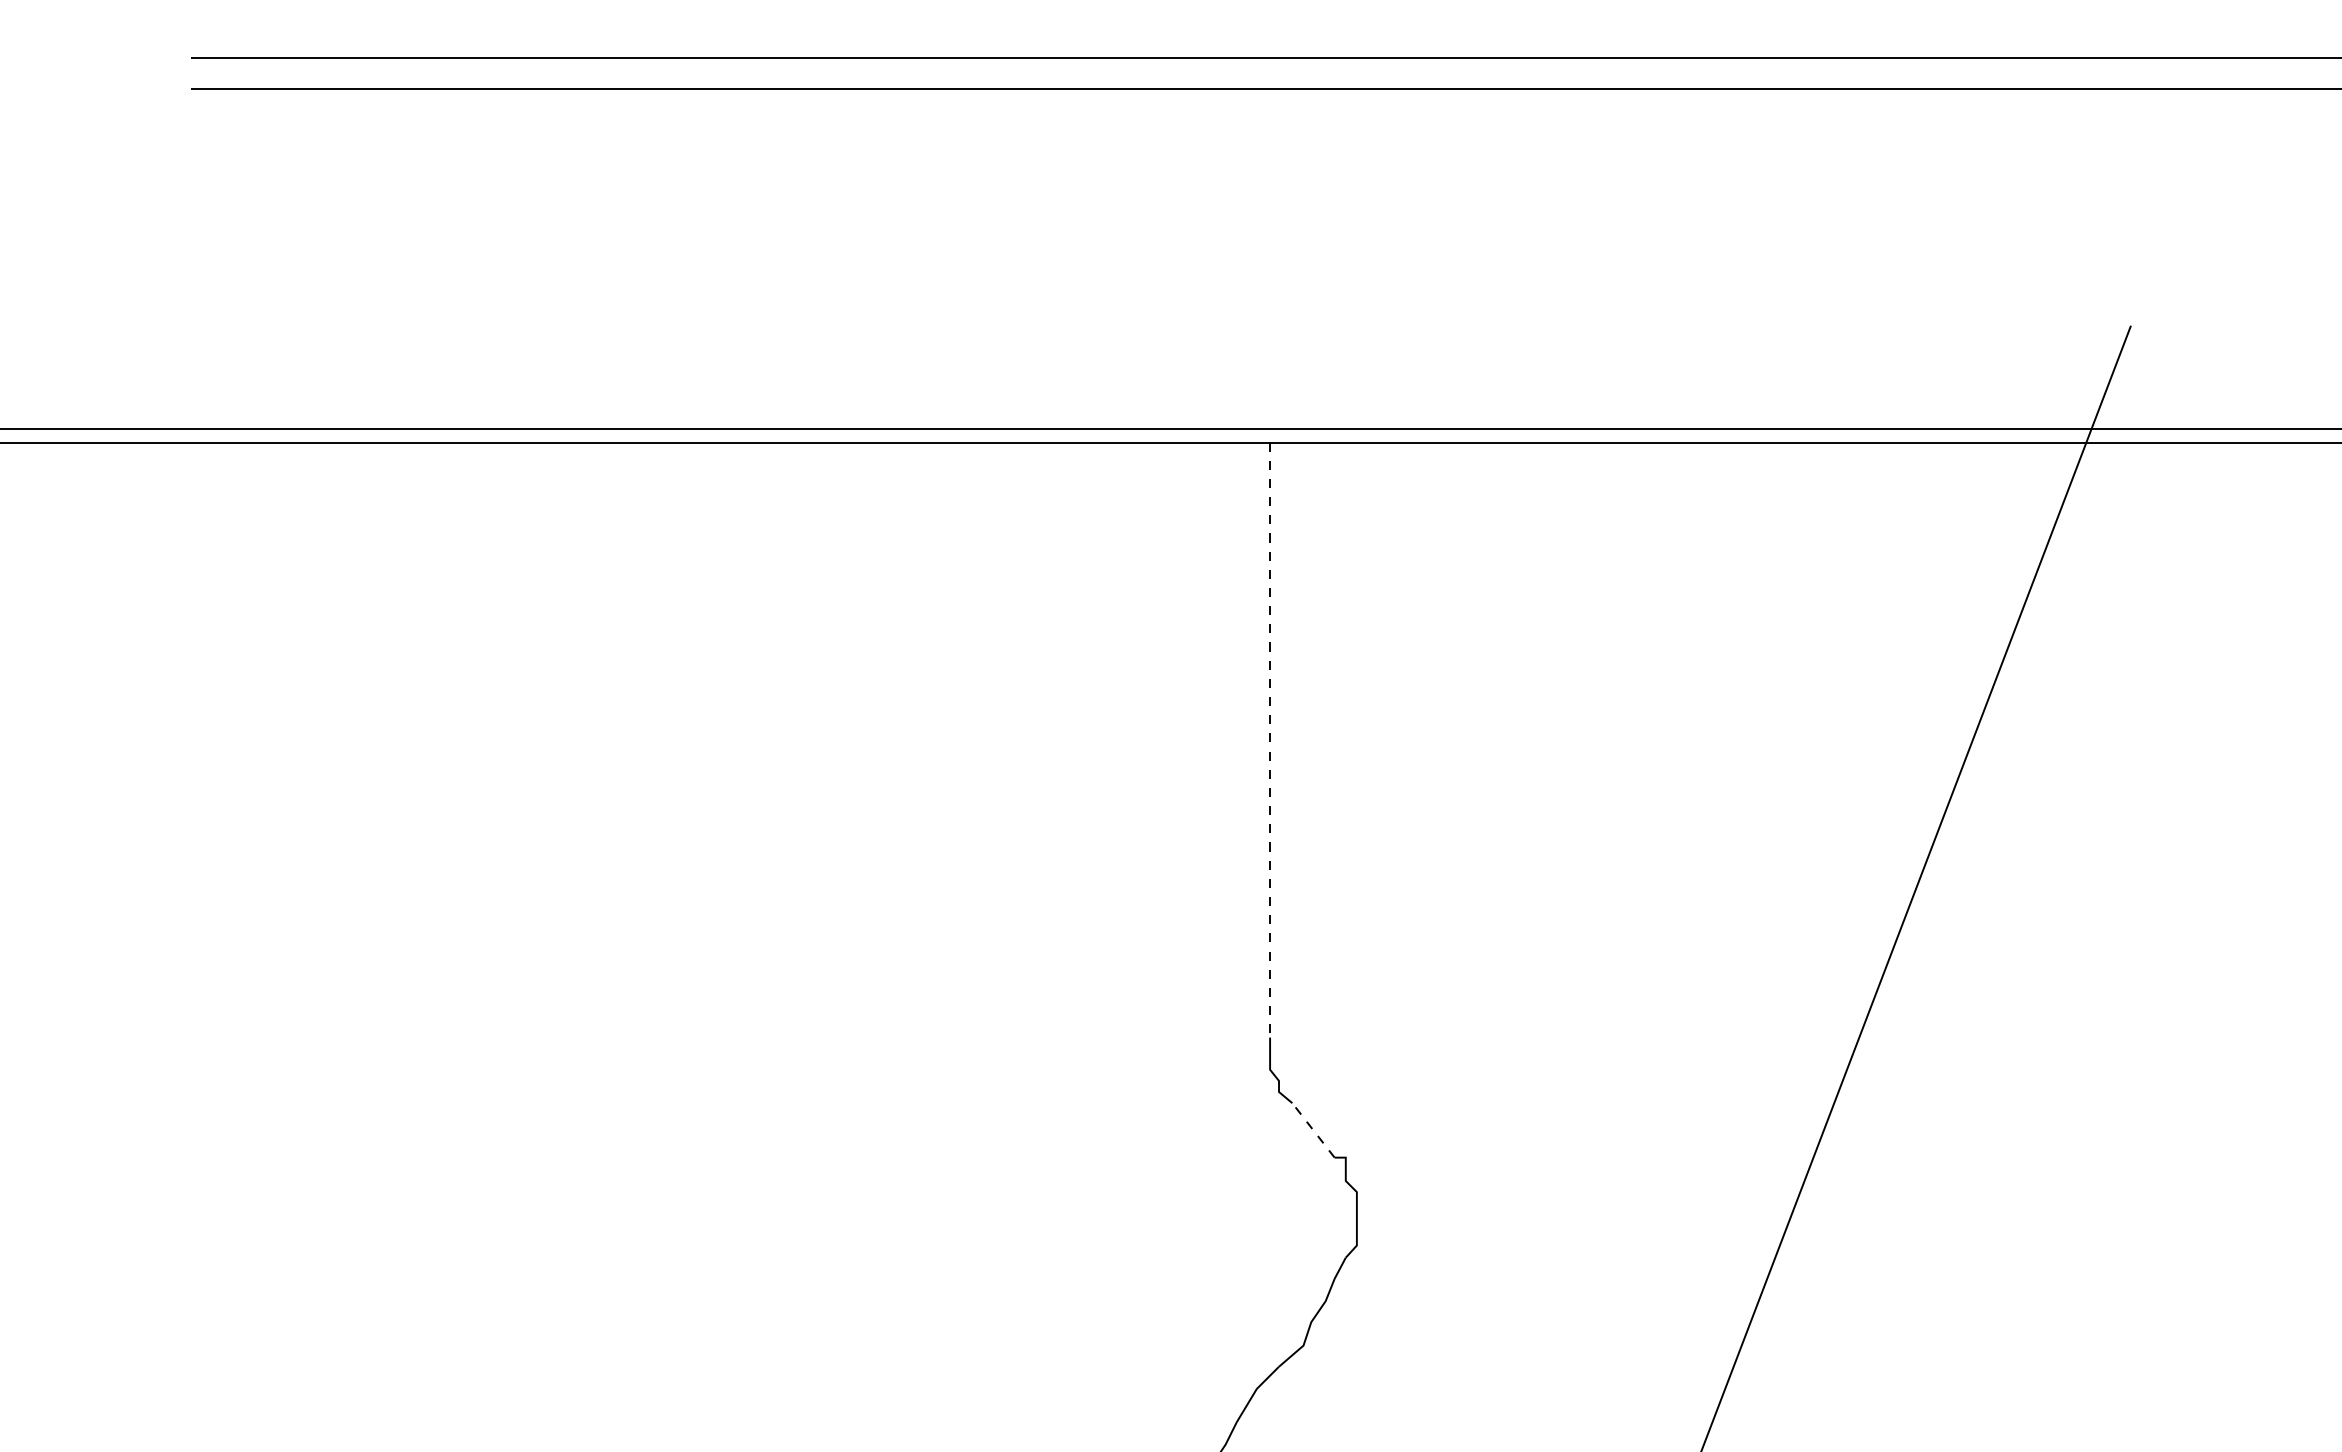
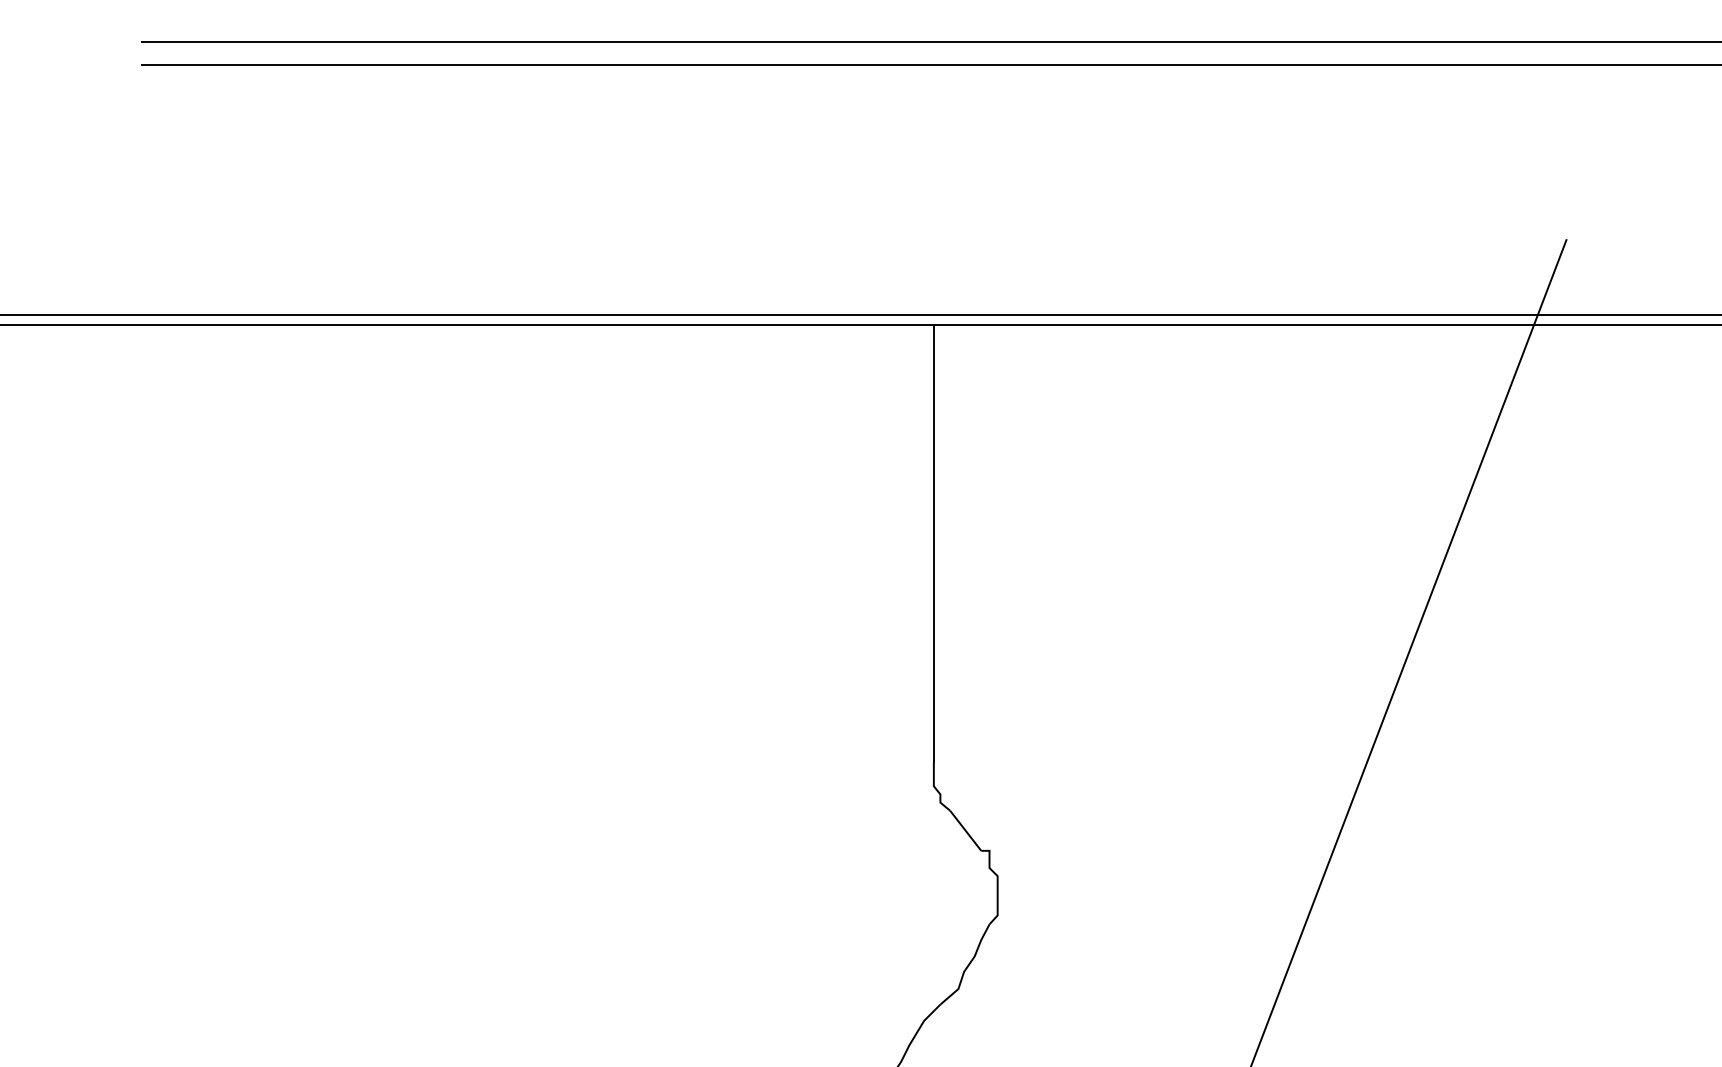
line: (1270, 740) -> (934, 544), dashed -> solid
line: (1313, 1130) -> (965, 830), dashed -> solid

